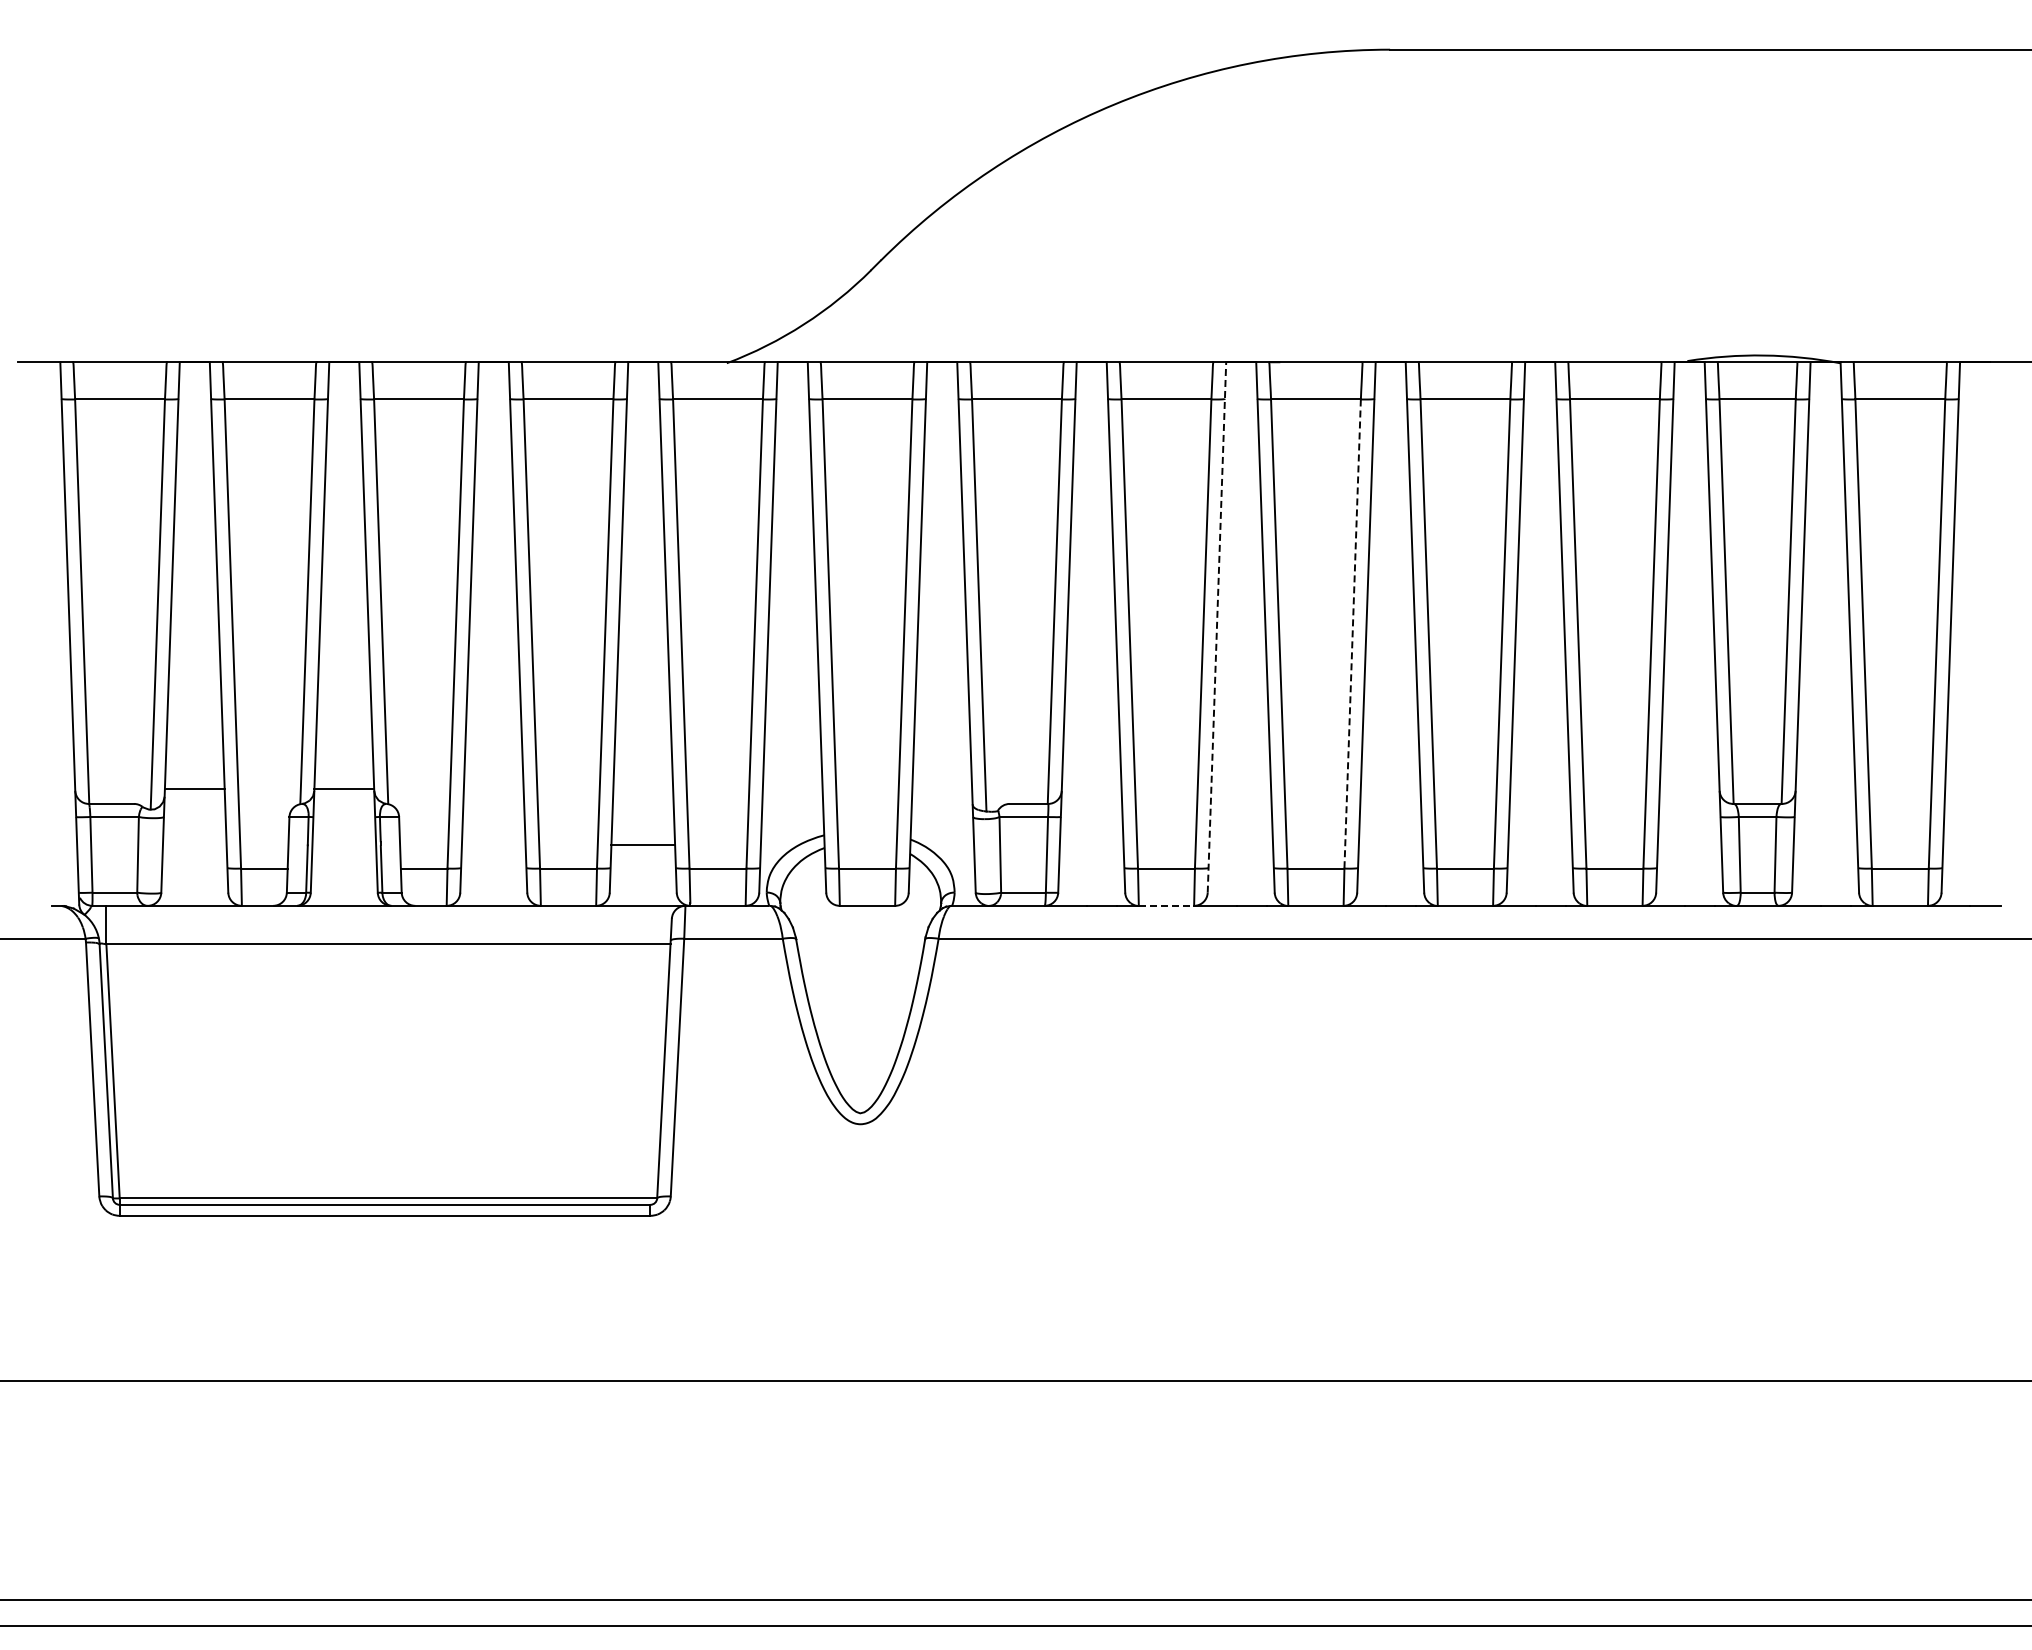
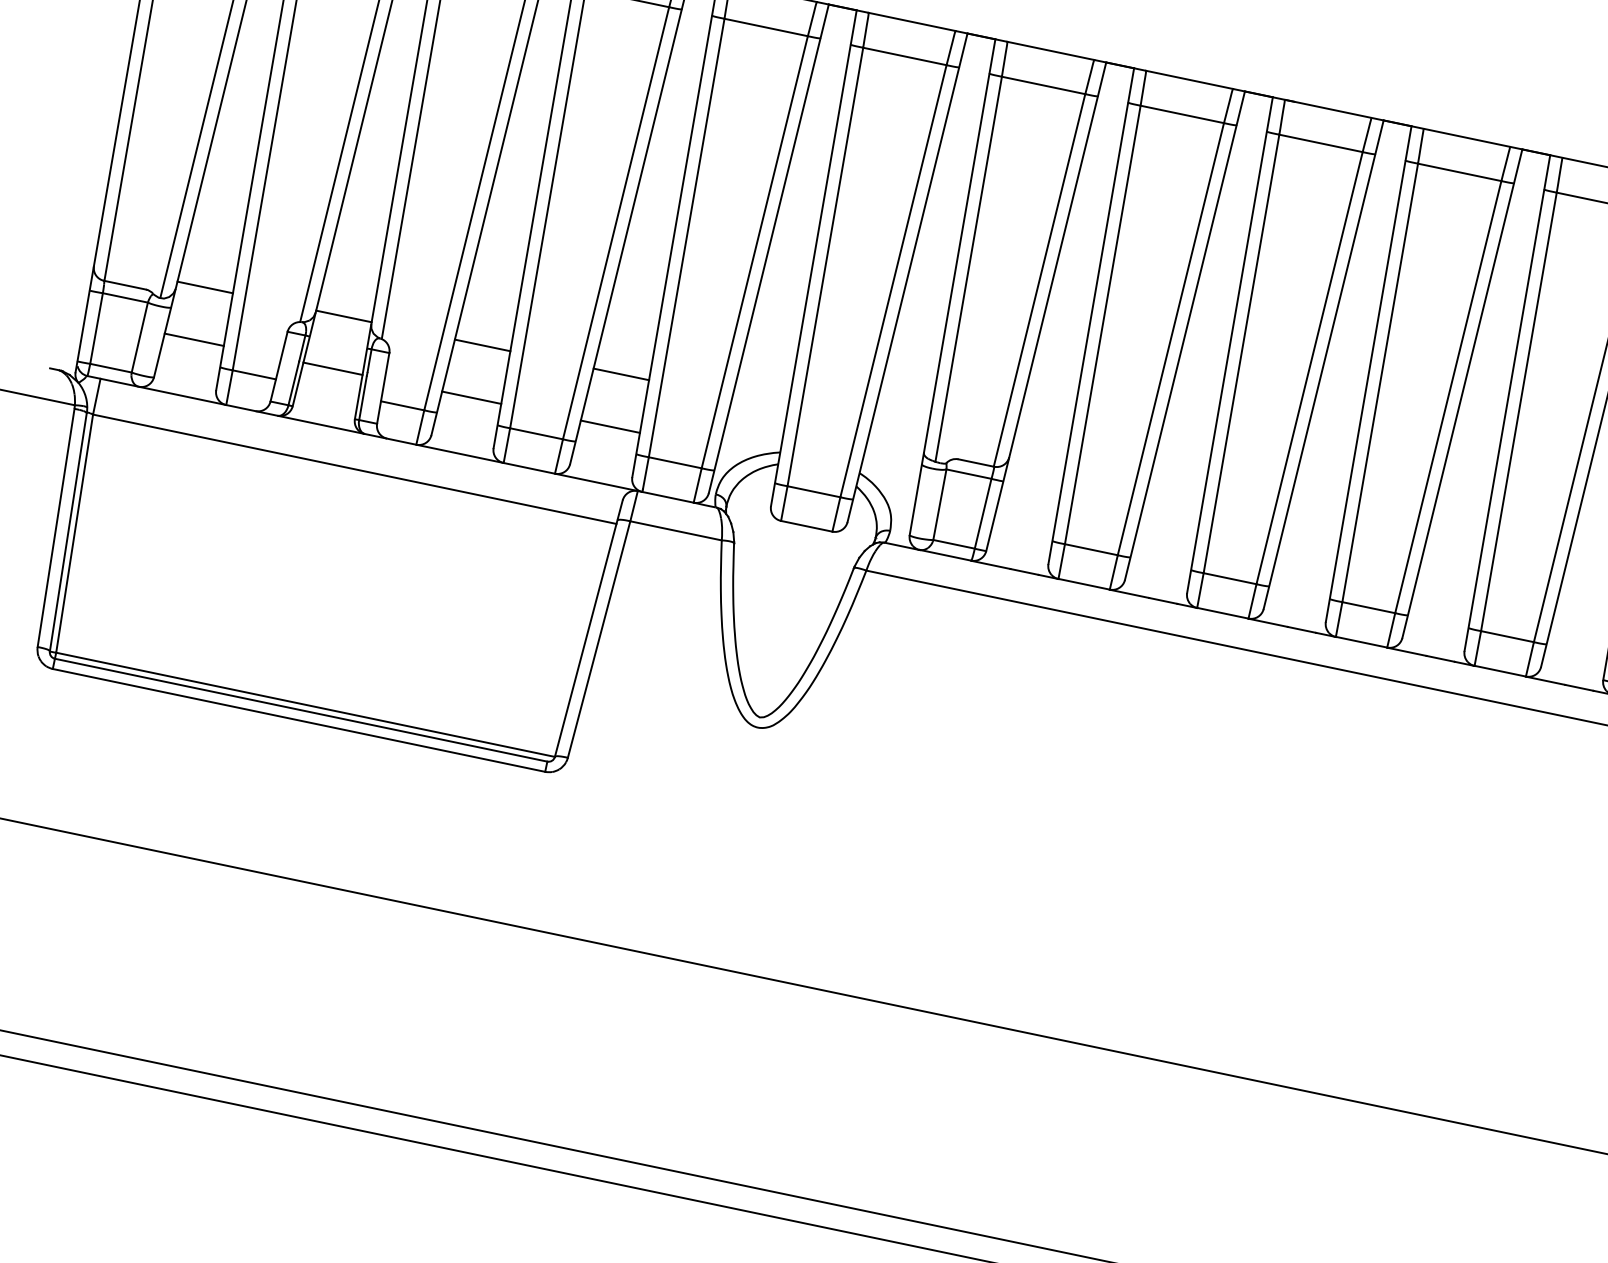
line: (1216, 626) -> (1184, 334), dashed -> solid
line: (1352, 634) -> (1309, 368), dashed -> solid
line: (493, 788) -> (482, 344), added
line: (643, 788) -> (621, 374), added
line: (194, 845) -> (193, 339), added
line: (344, 845) -> (333, 368), added
line: (493, 845) -> (471, 397), added
line: (1166, 905) -> (1084, 583), dashed -> solid

